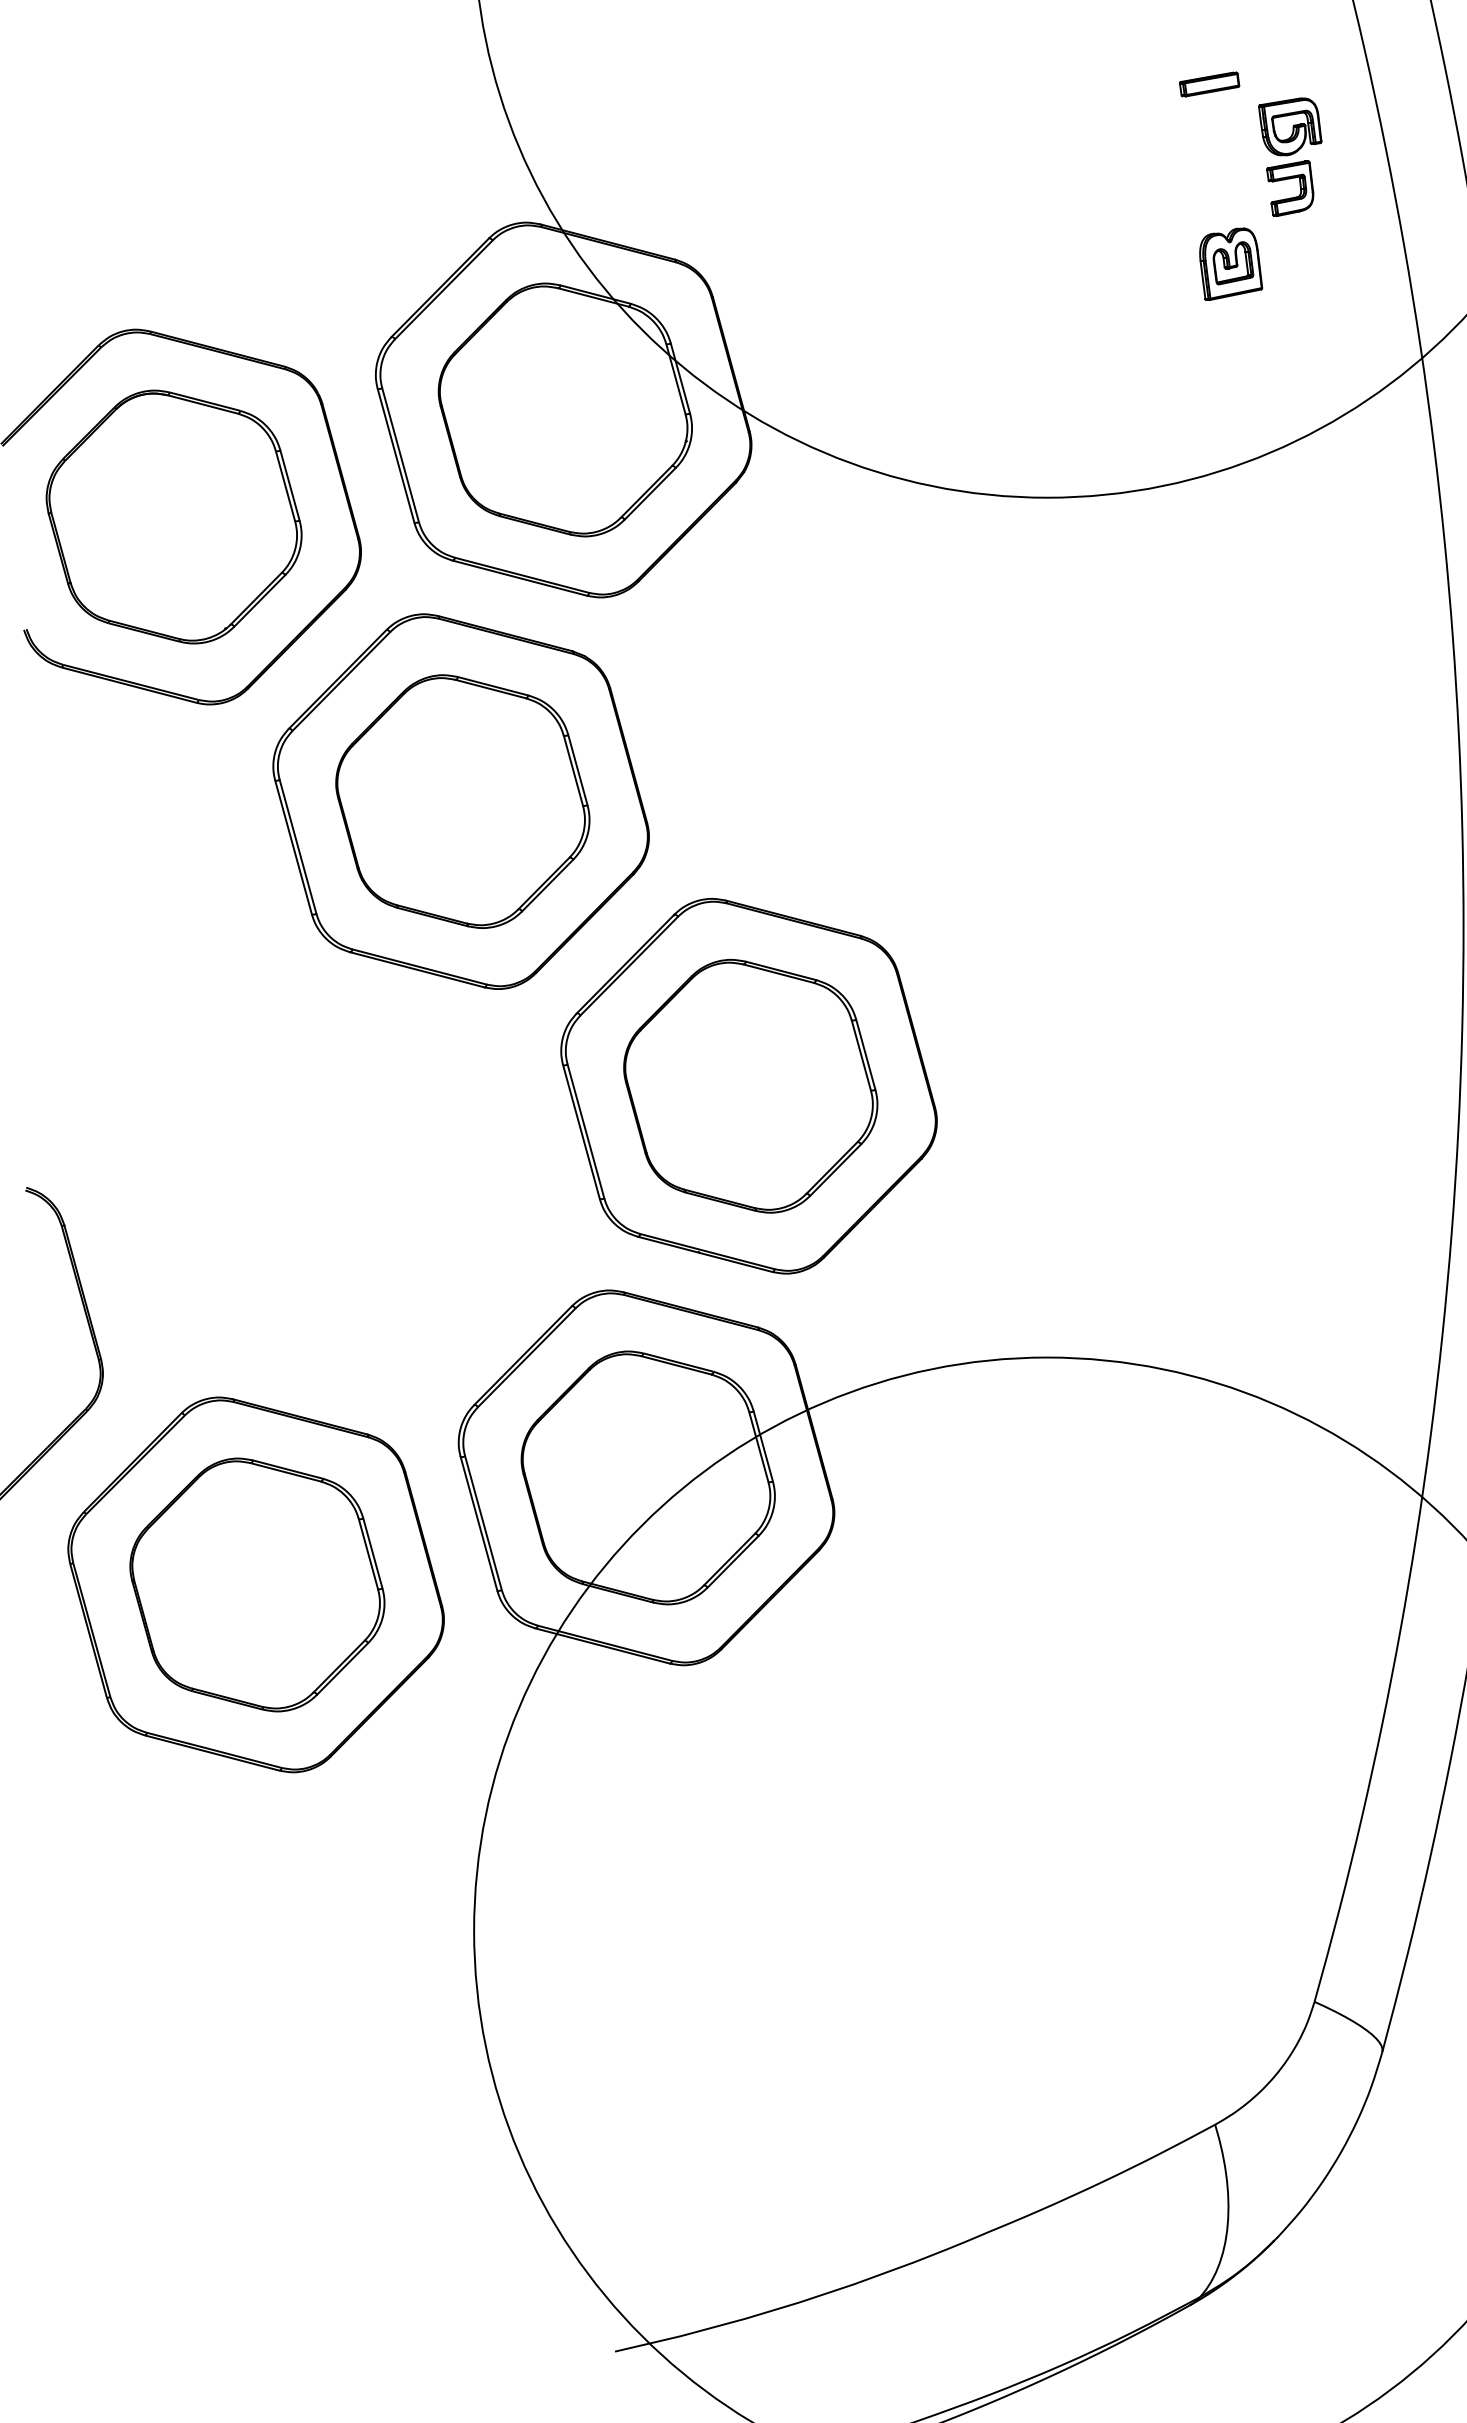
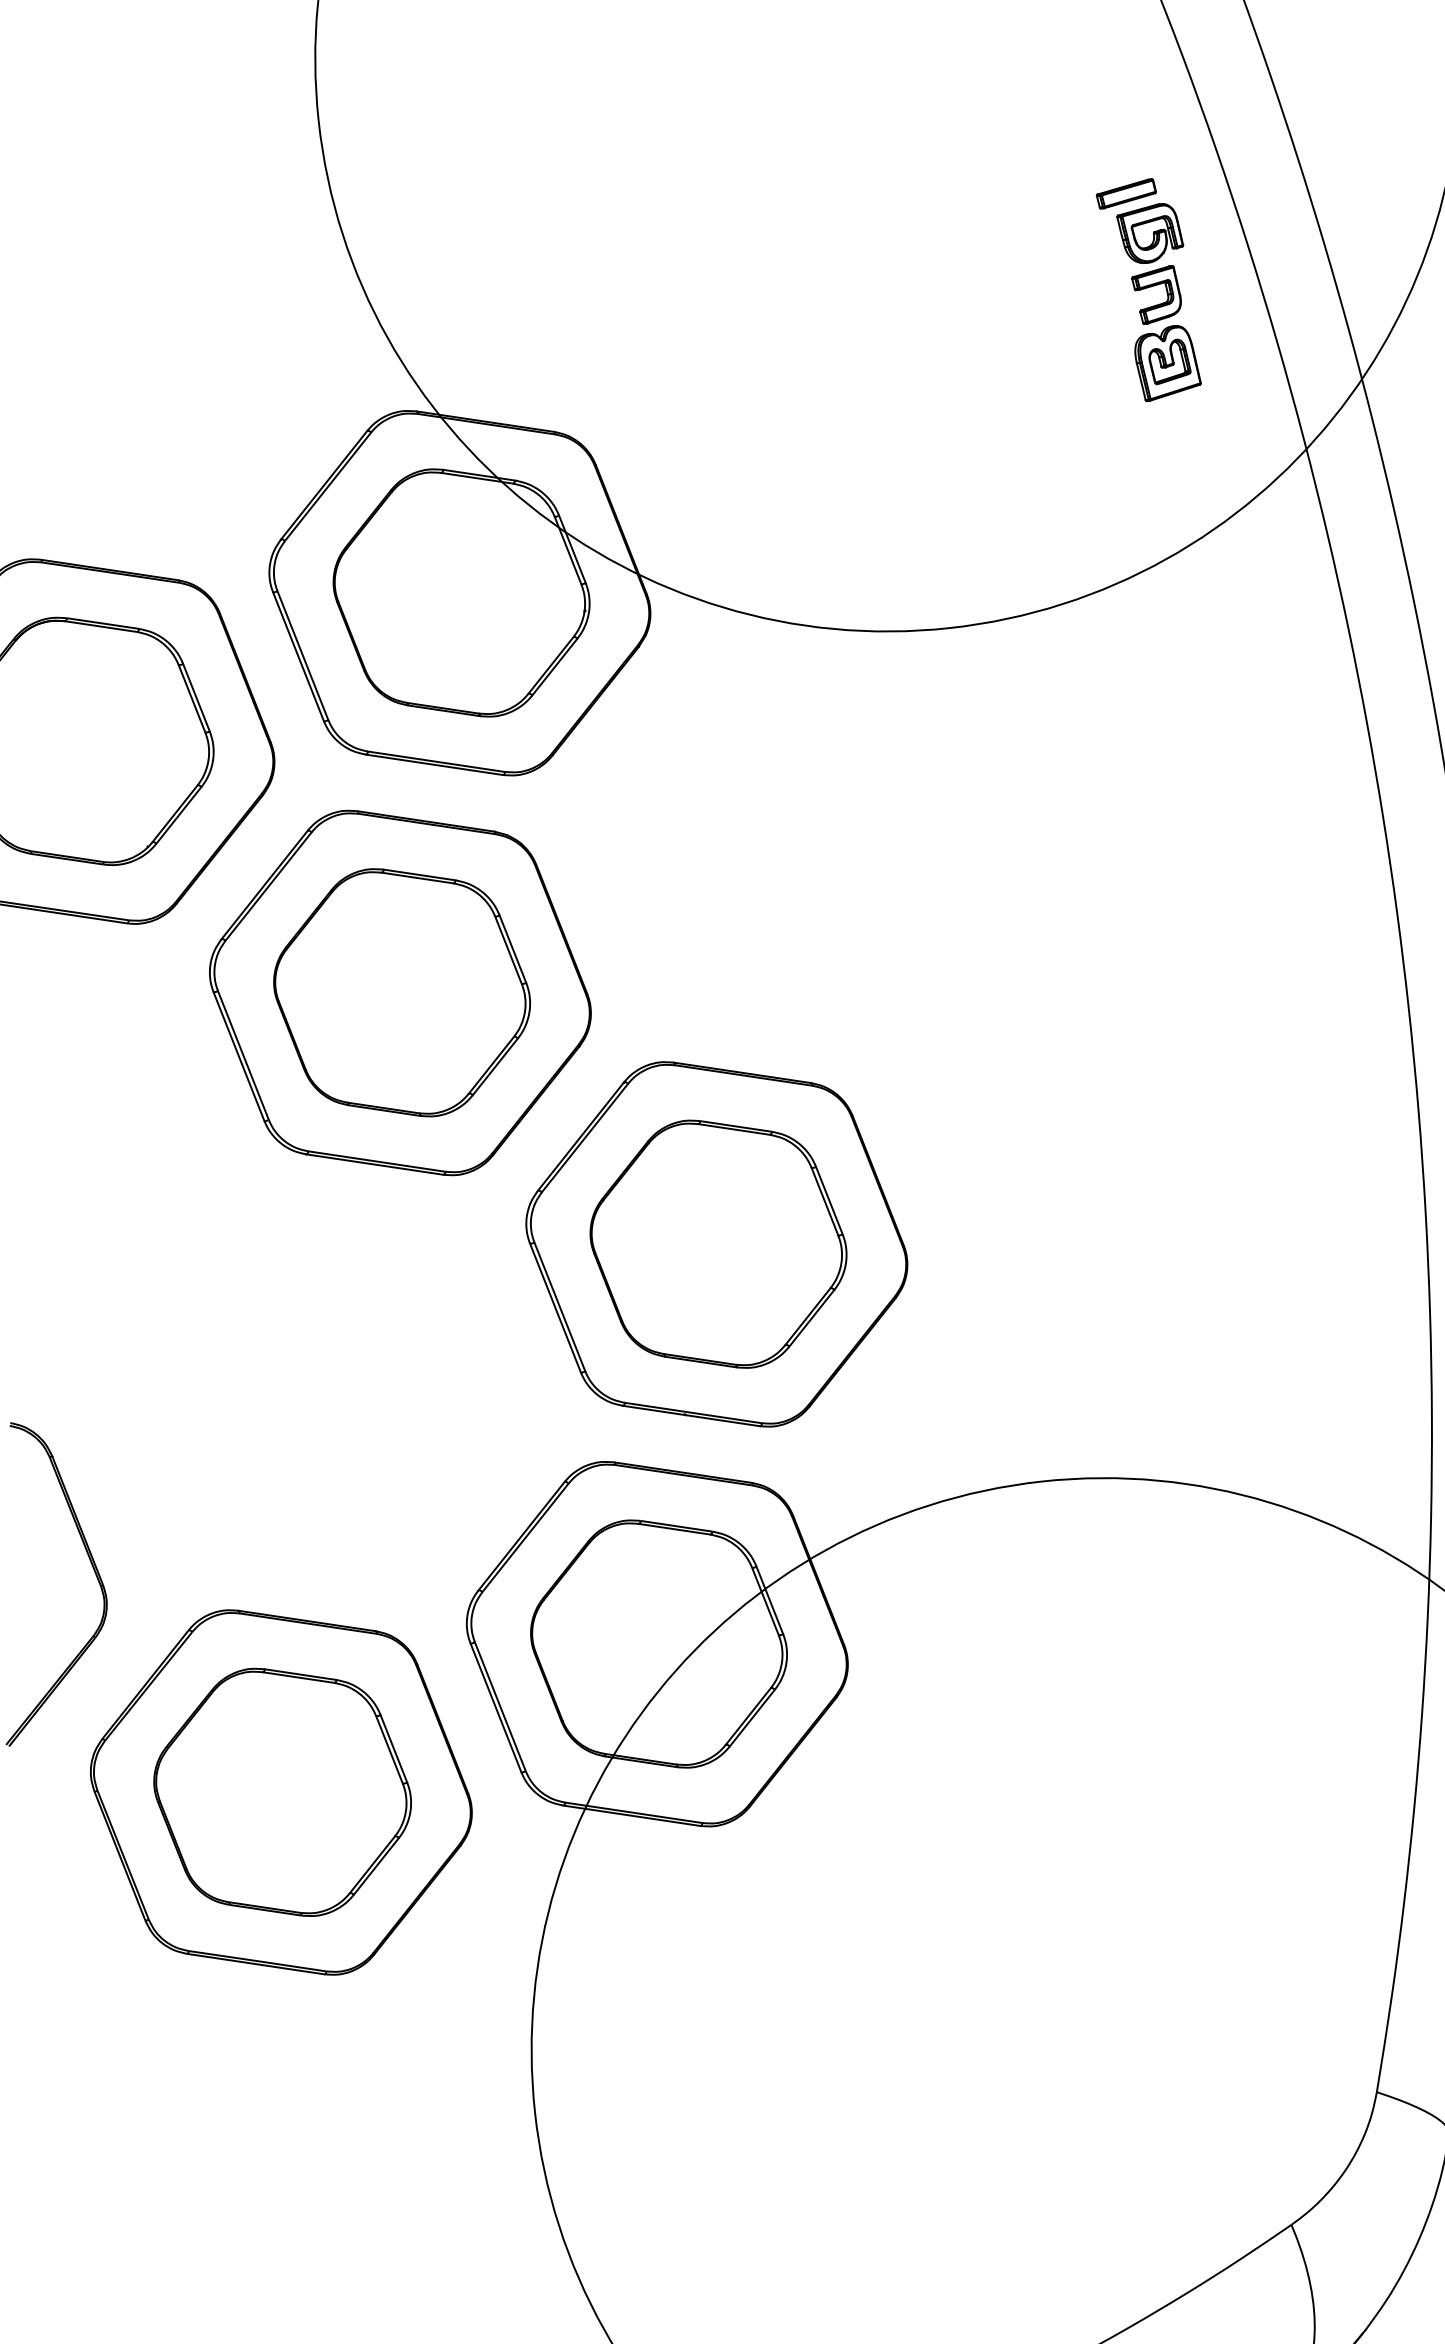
part: (1209, 84) -> (1126, 193), moved
part: (1231, 263) -> (1167, 362), moved

